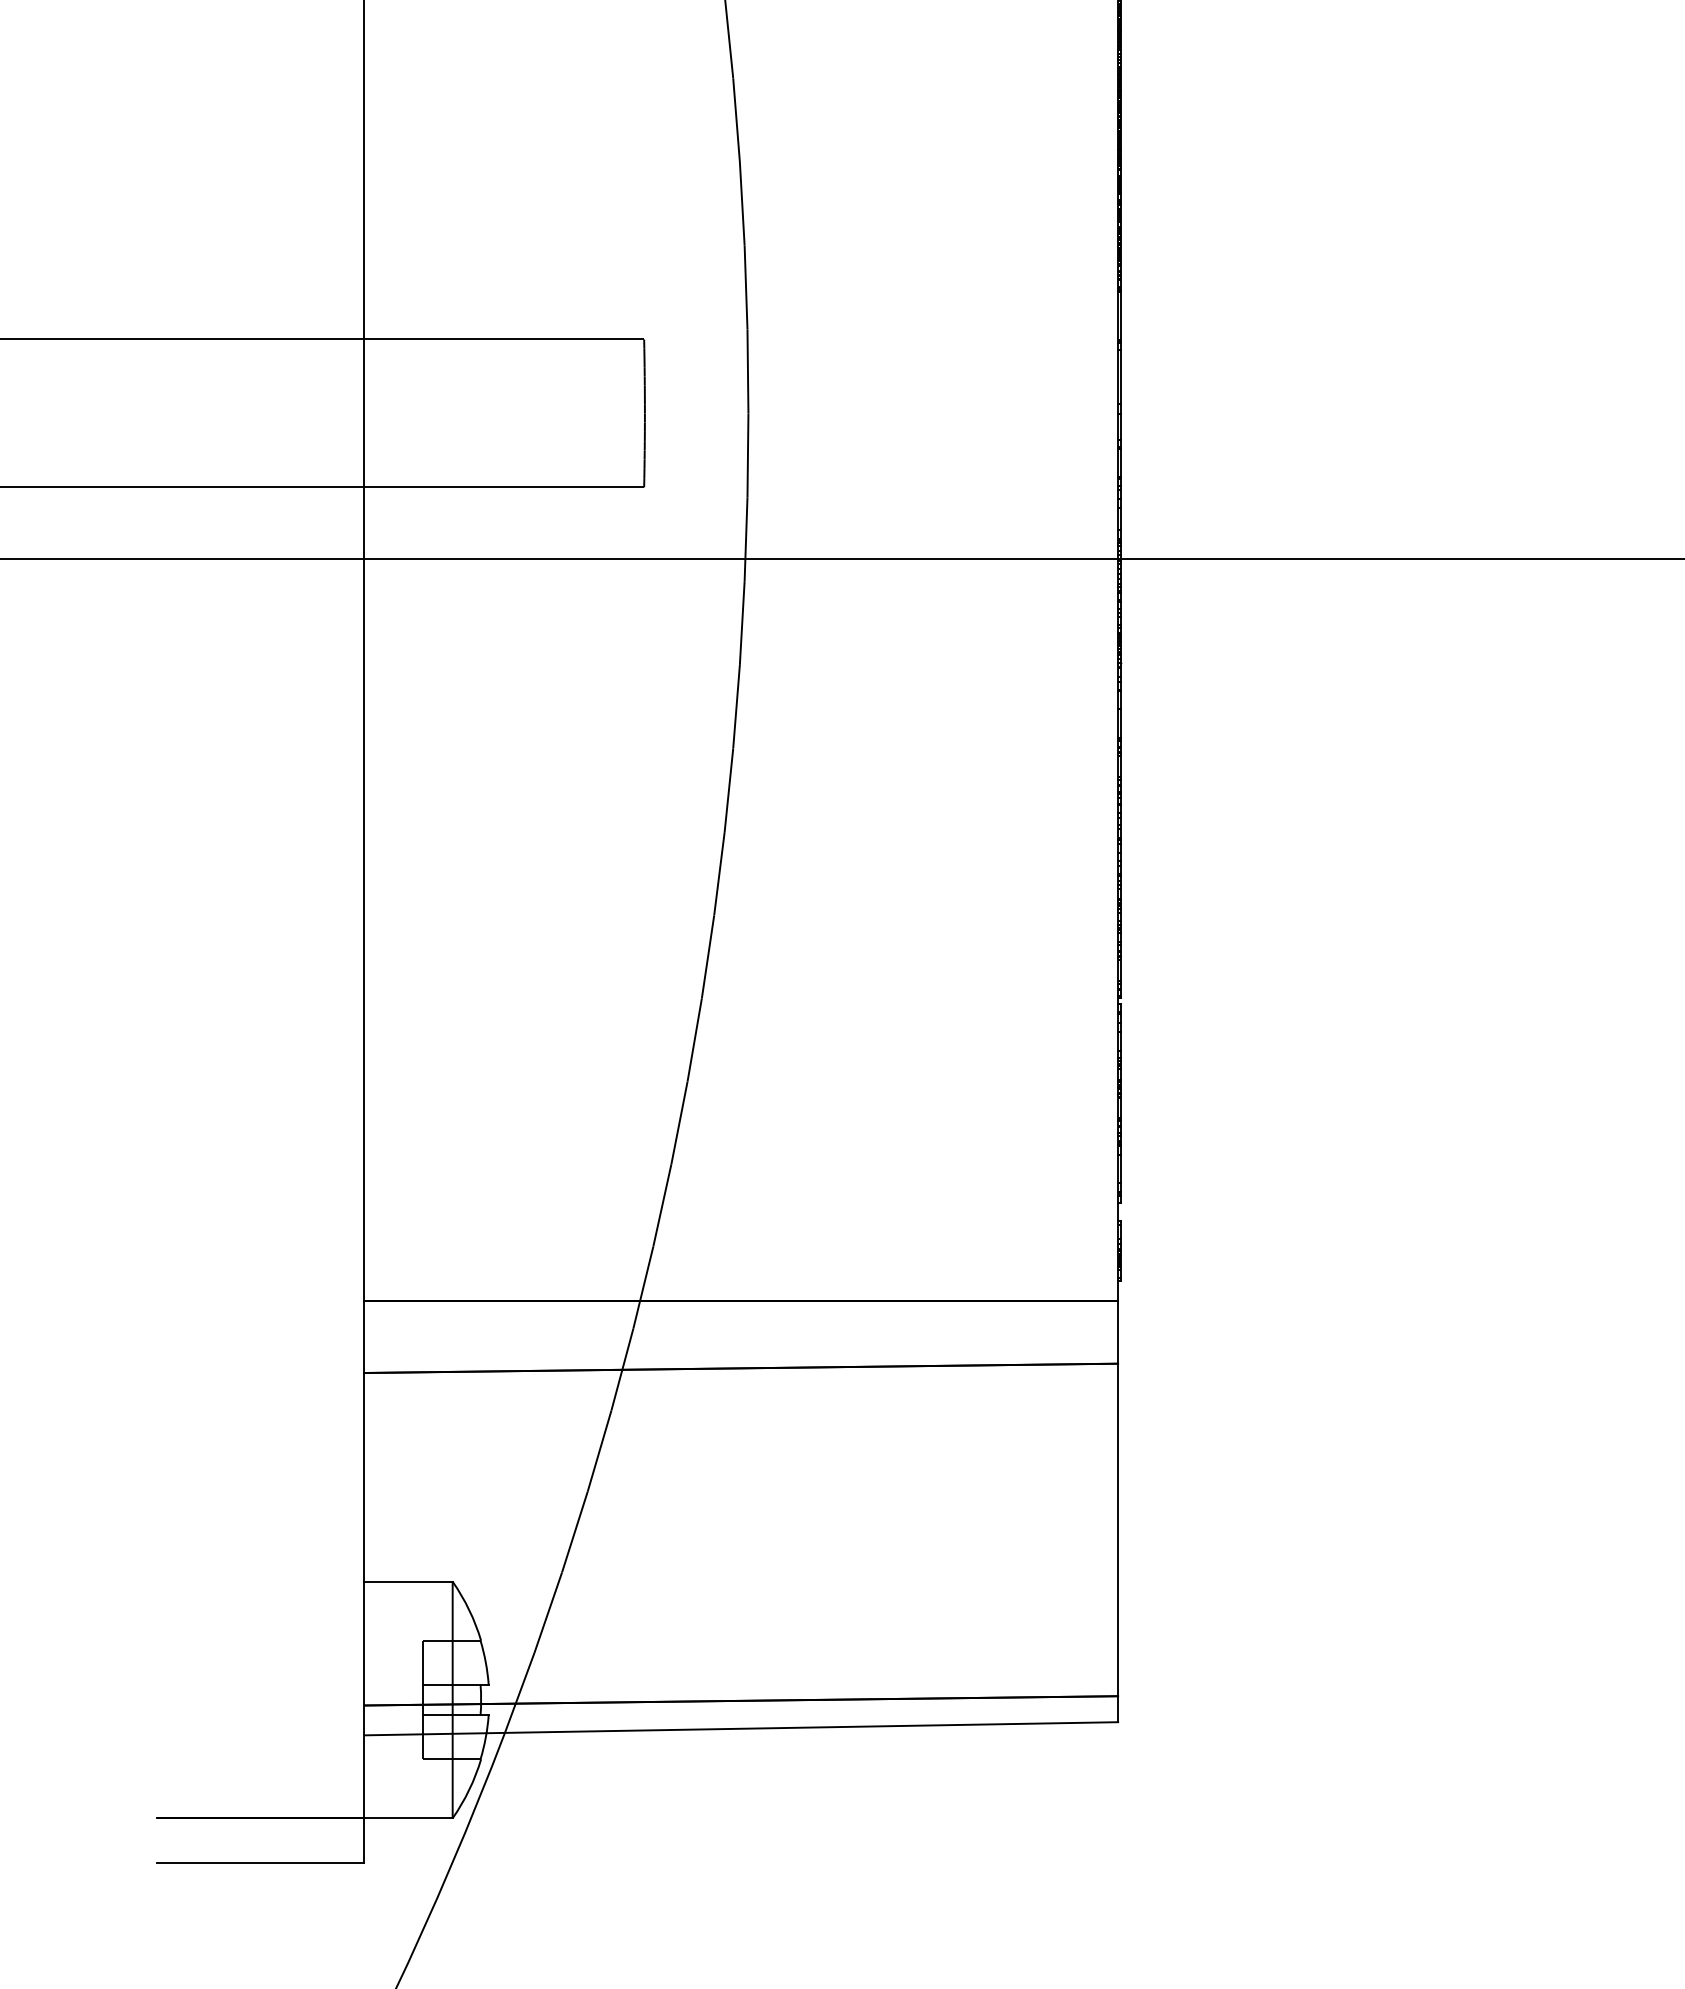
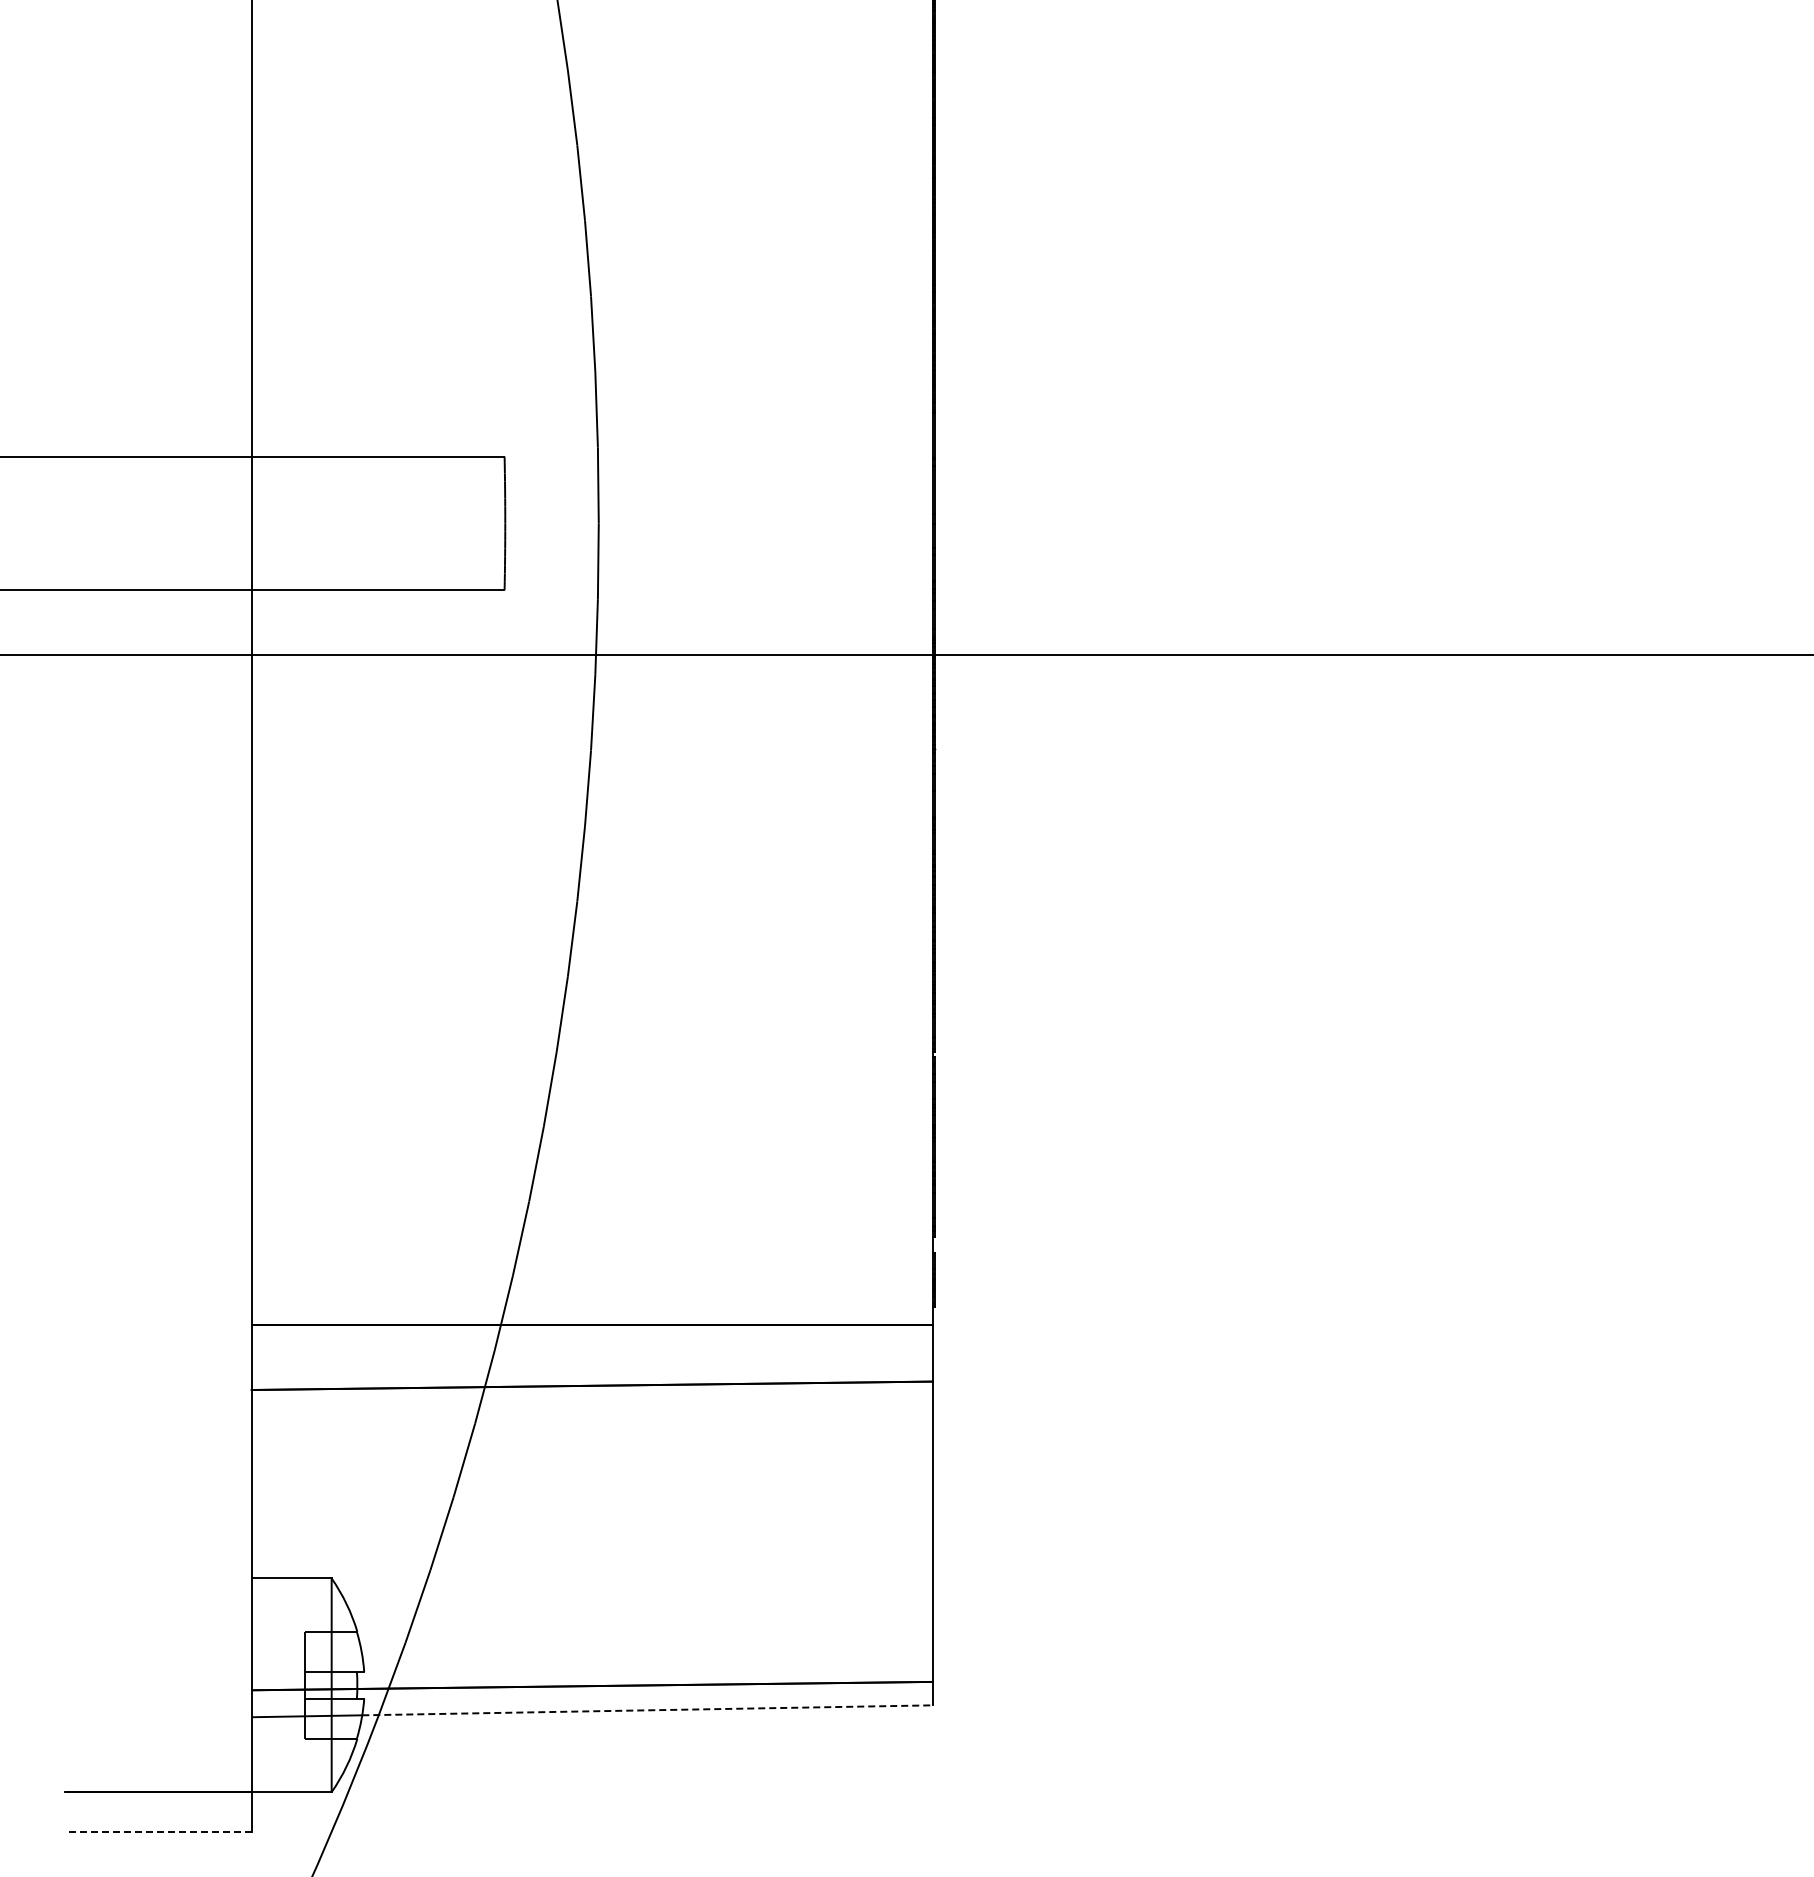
line: (802, 1727) -> (647, 1710), solid -> dashed
line: (259, 1862) -> (157, 1832), solid -> dashed

